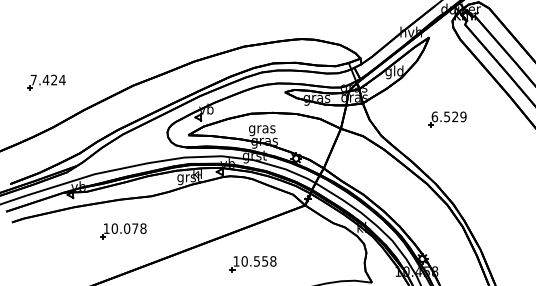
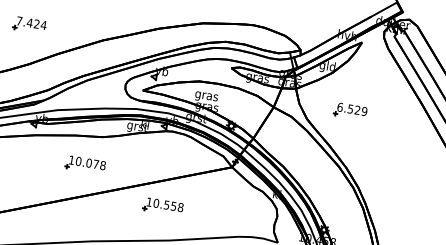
part: (447, 119) -> (350, 111), moved
part: (123, 231) -> (85, 165), moved
part: (252, 264) -> (162, 207), moved

